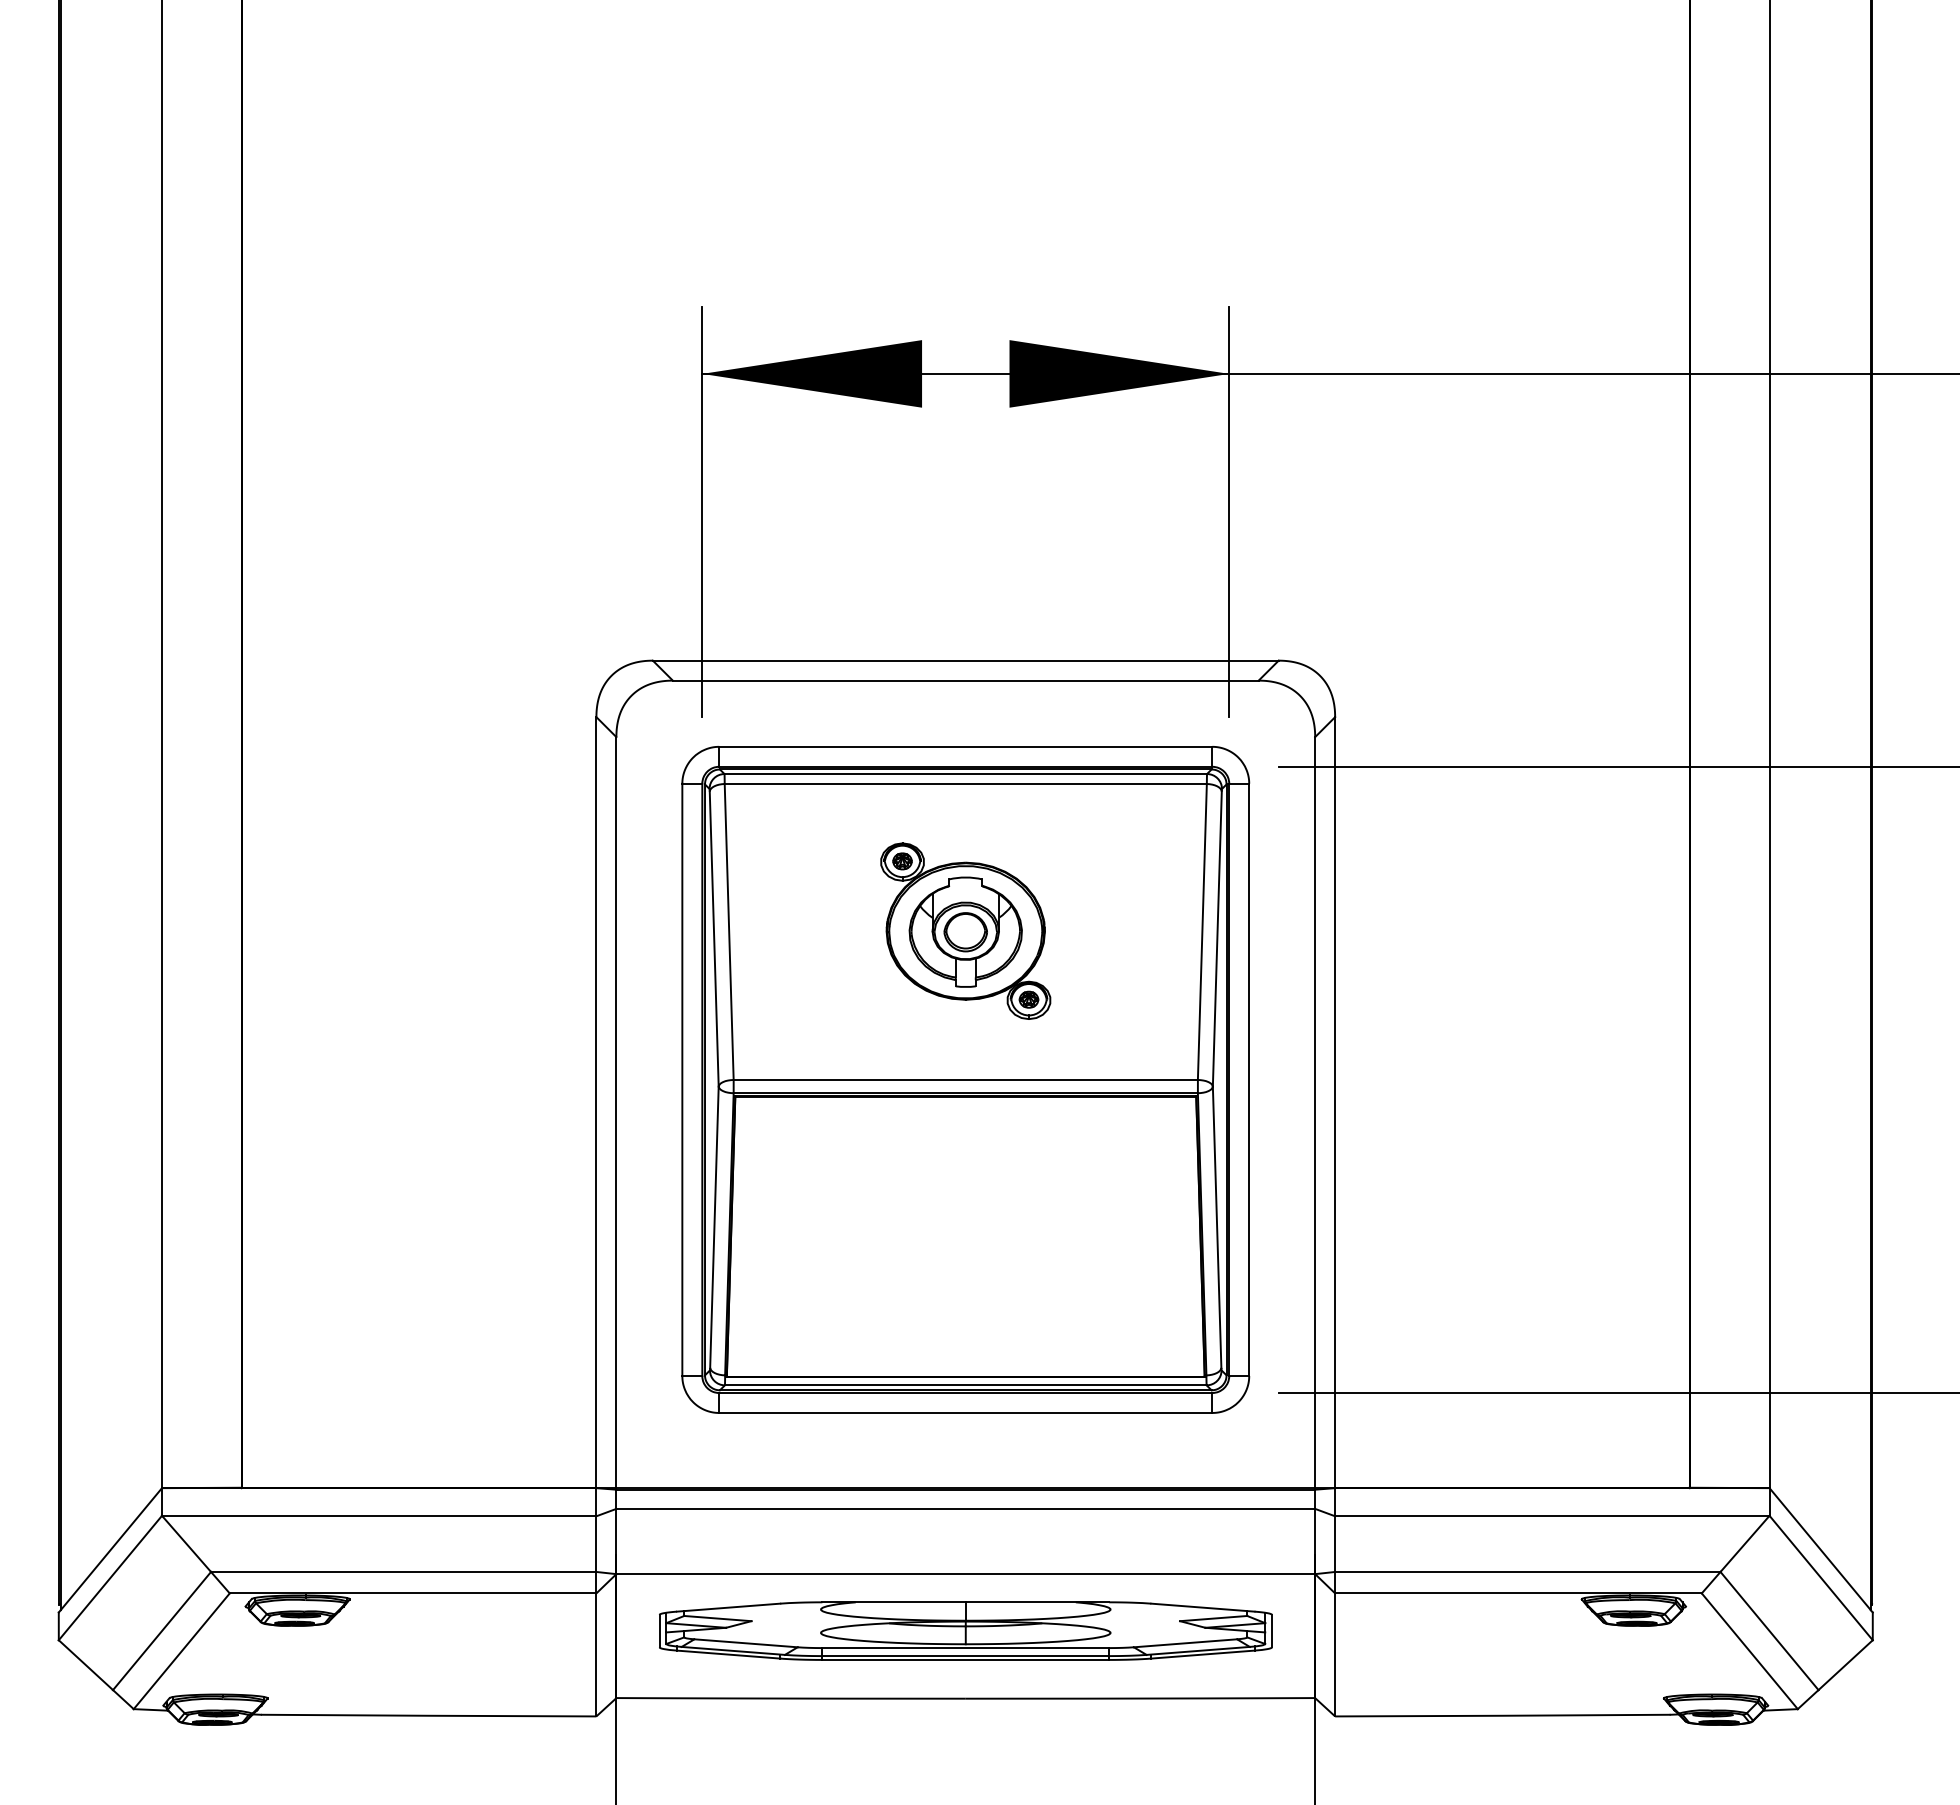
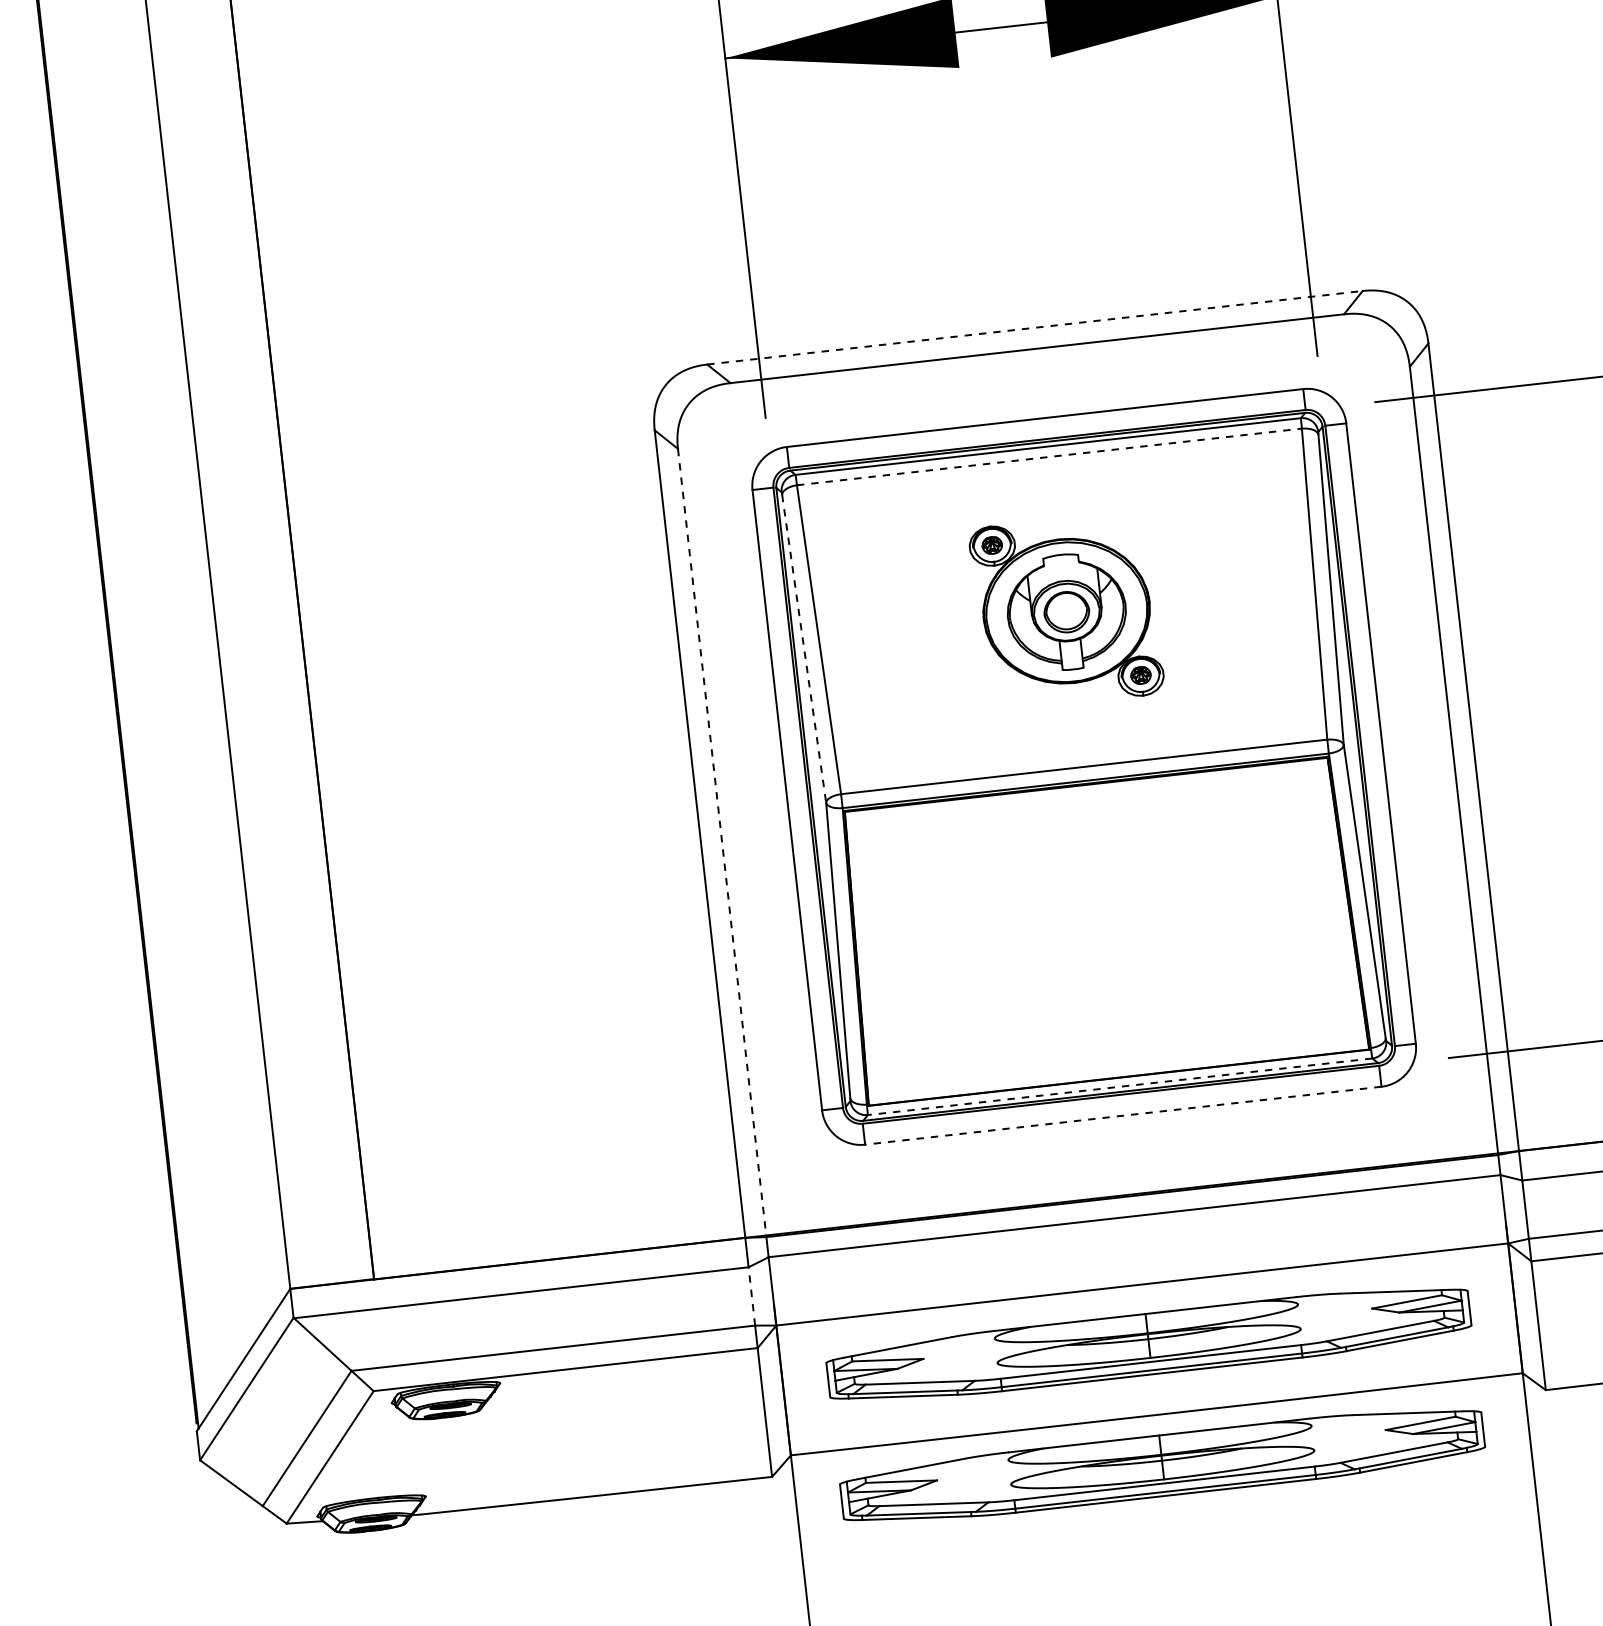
line: (965, 660) -> (1034, 327), solid -> dashed
line: (966, 783) -> (1050, 456), solid -> dashed
line: (714, 939) -> (804, 649), solid -> dashed
line: (616, 1112) -> (722, 842), solid -> dashed
line: (965, 1385) -> (1119, 1086), solid -> dashed
line: (965, 1412) -> (1122, 1115), solid -> dashed
line: (596, 1544) -> (752, 1296), solid -> dashed
part: (965, 1746) -> (1162, 1465), added

